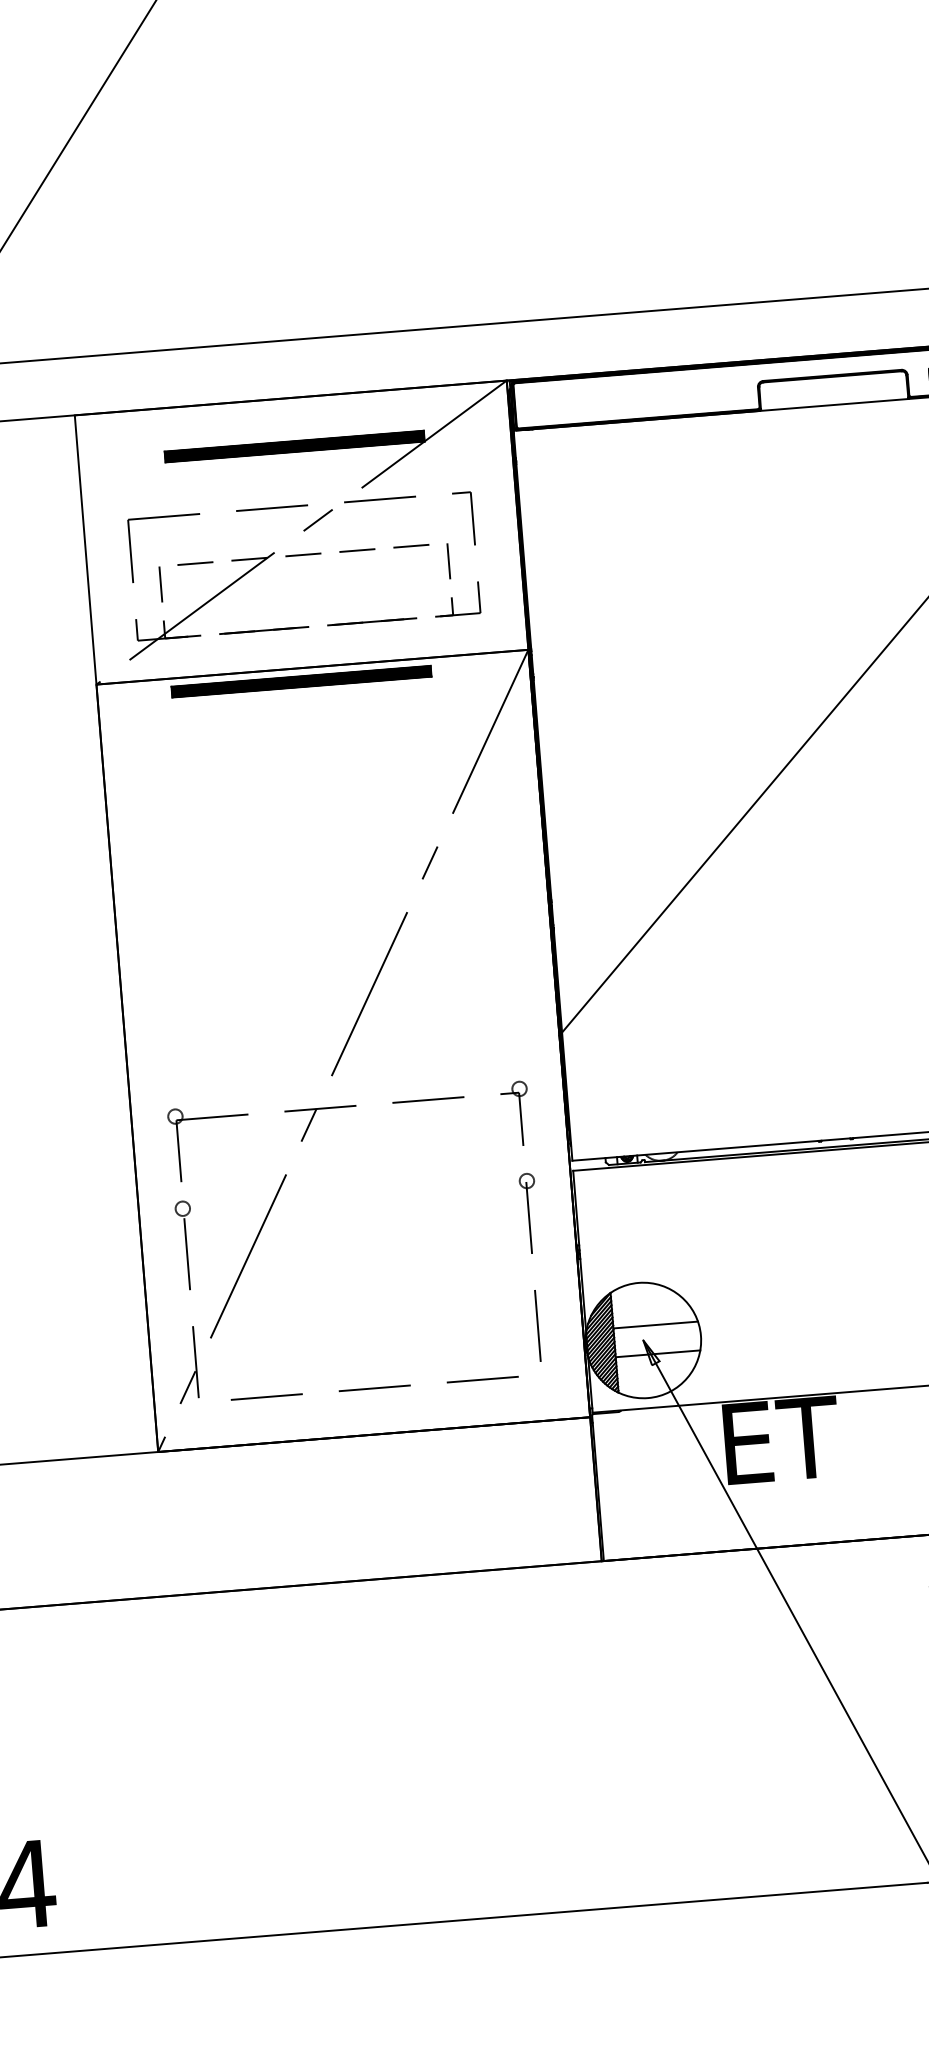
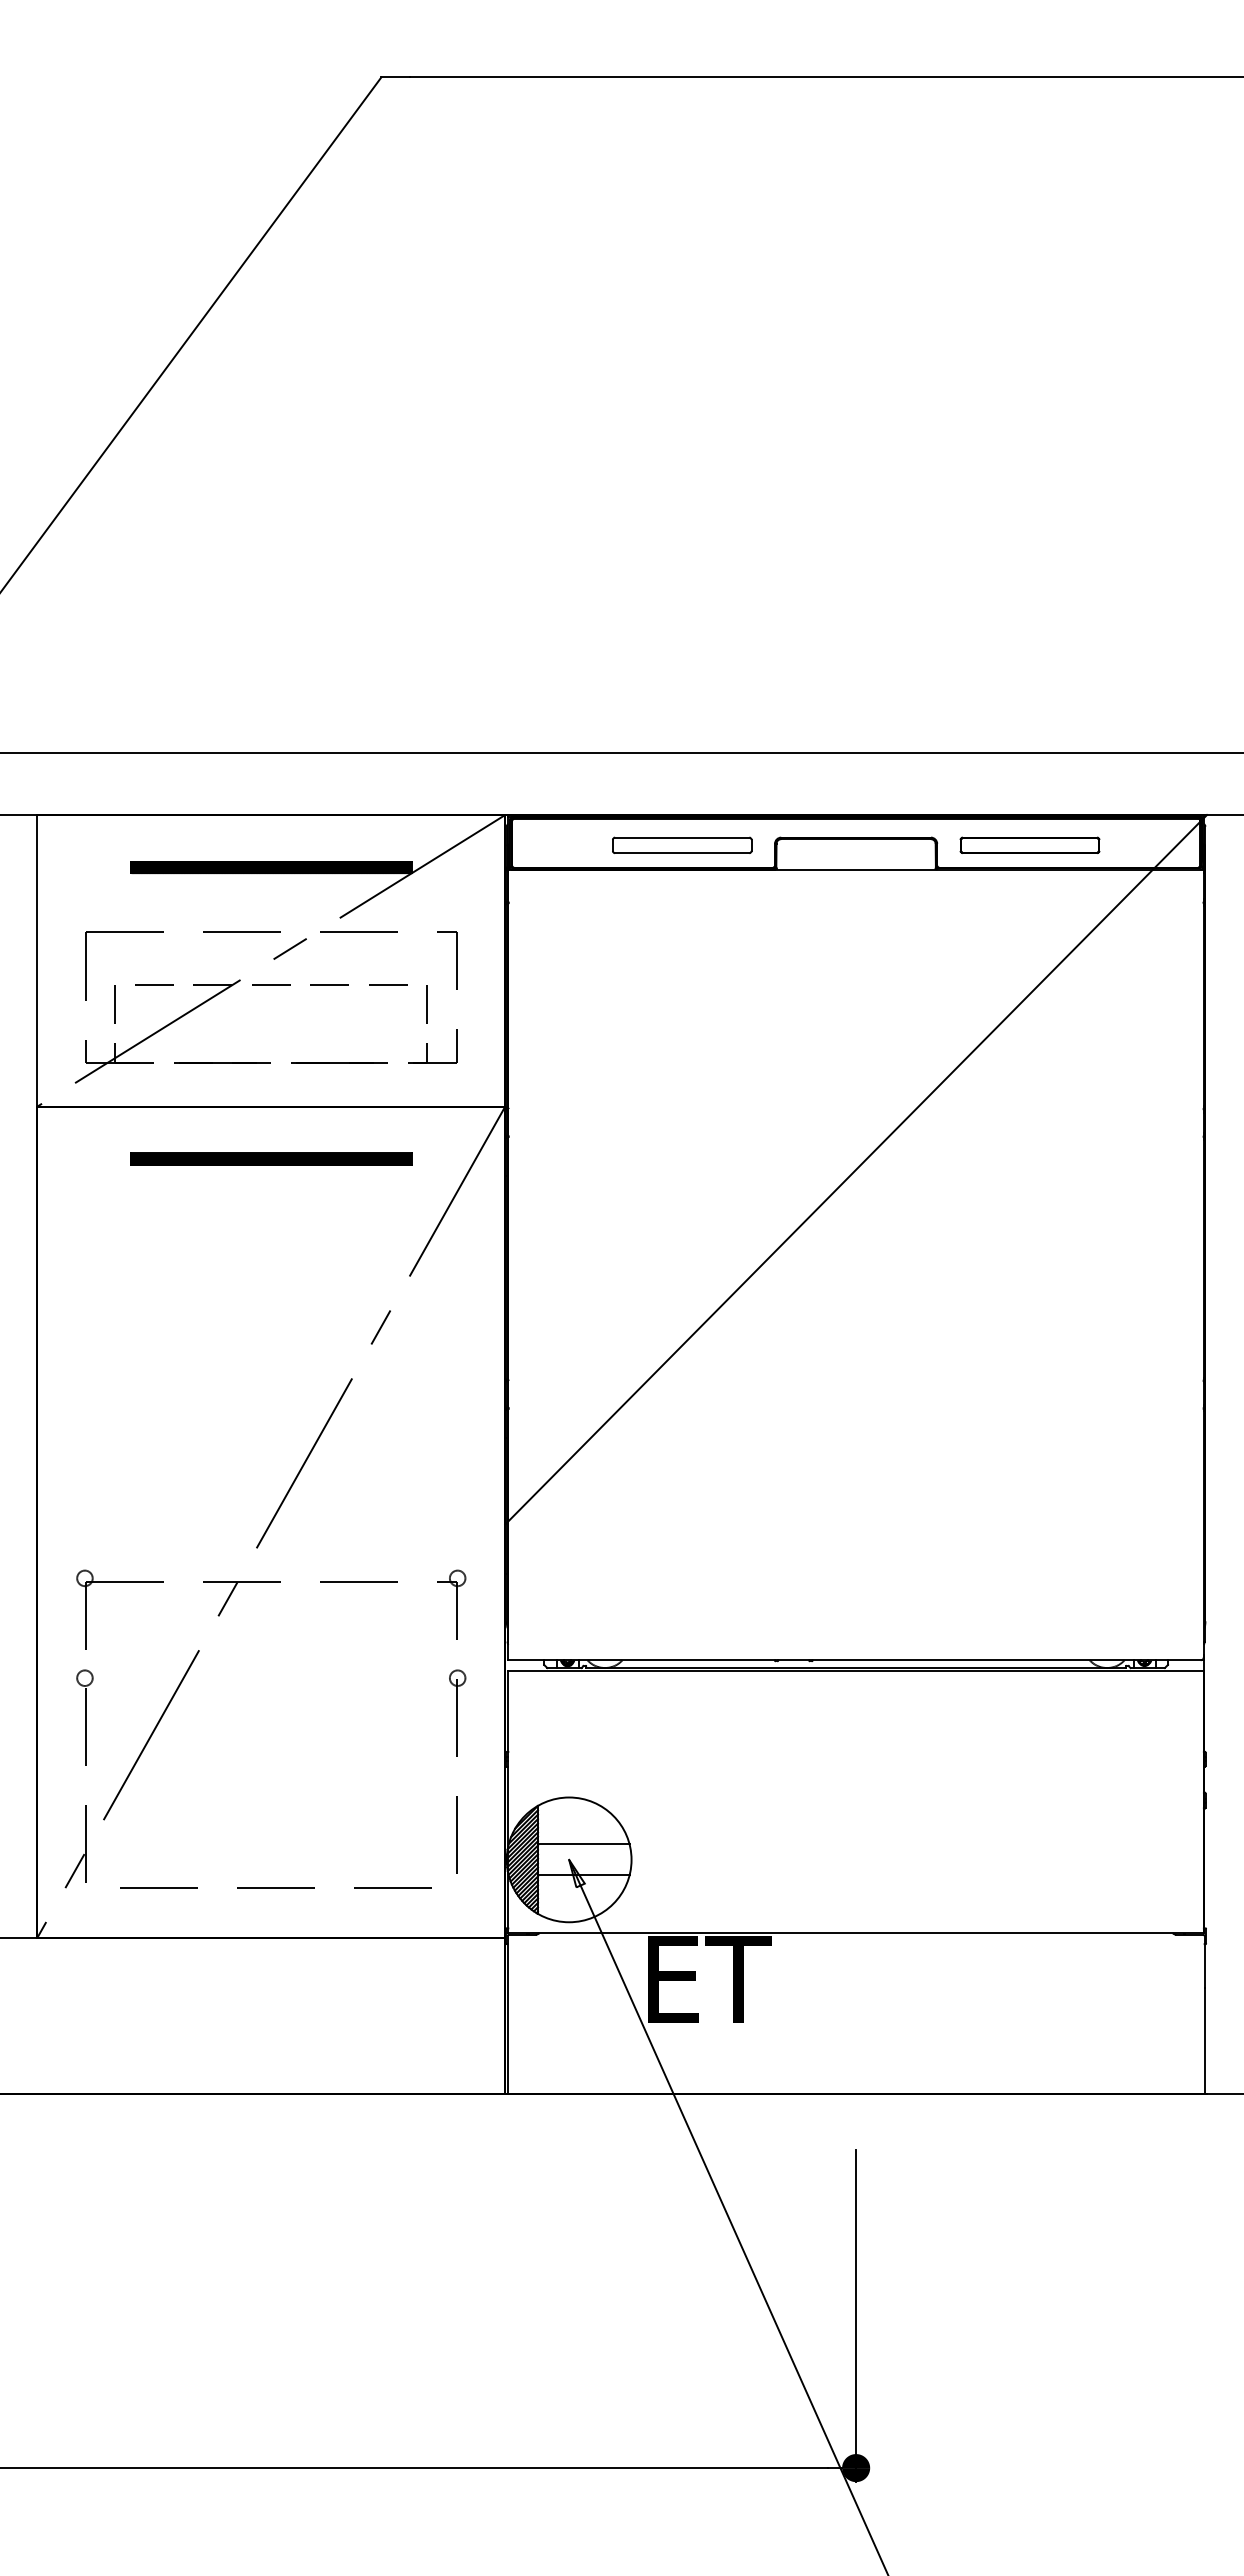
part: (672, 394) -> (682, 844), added
part: (301, 680) -> (271, 1158), moved

